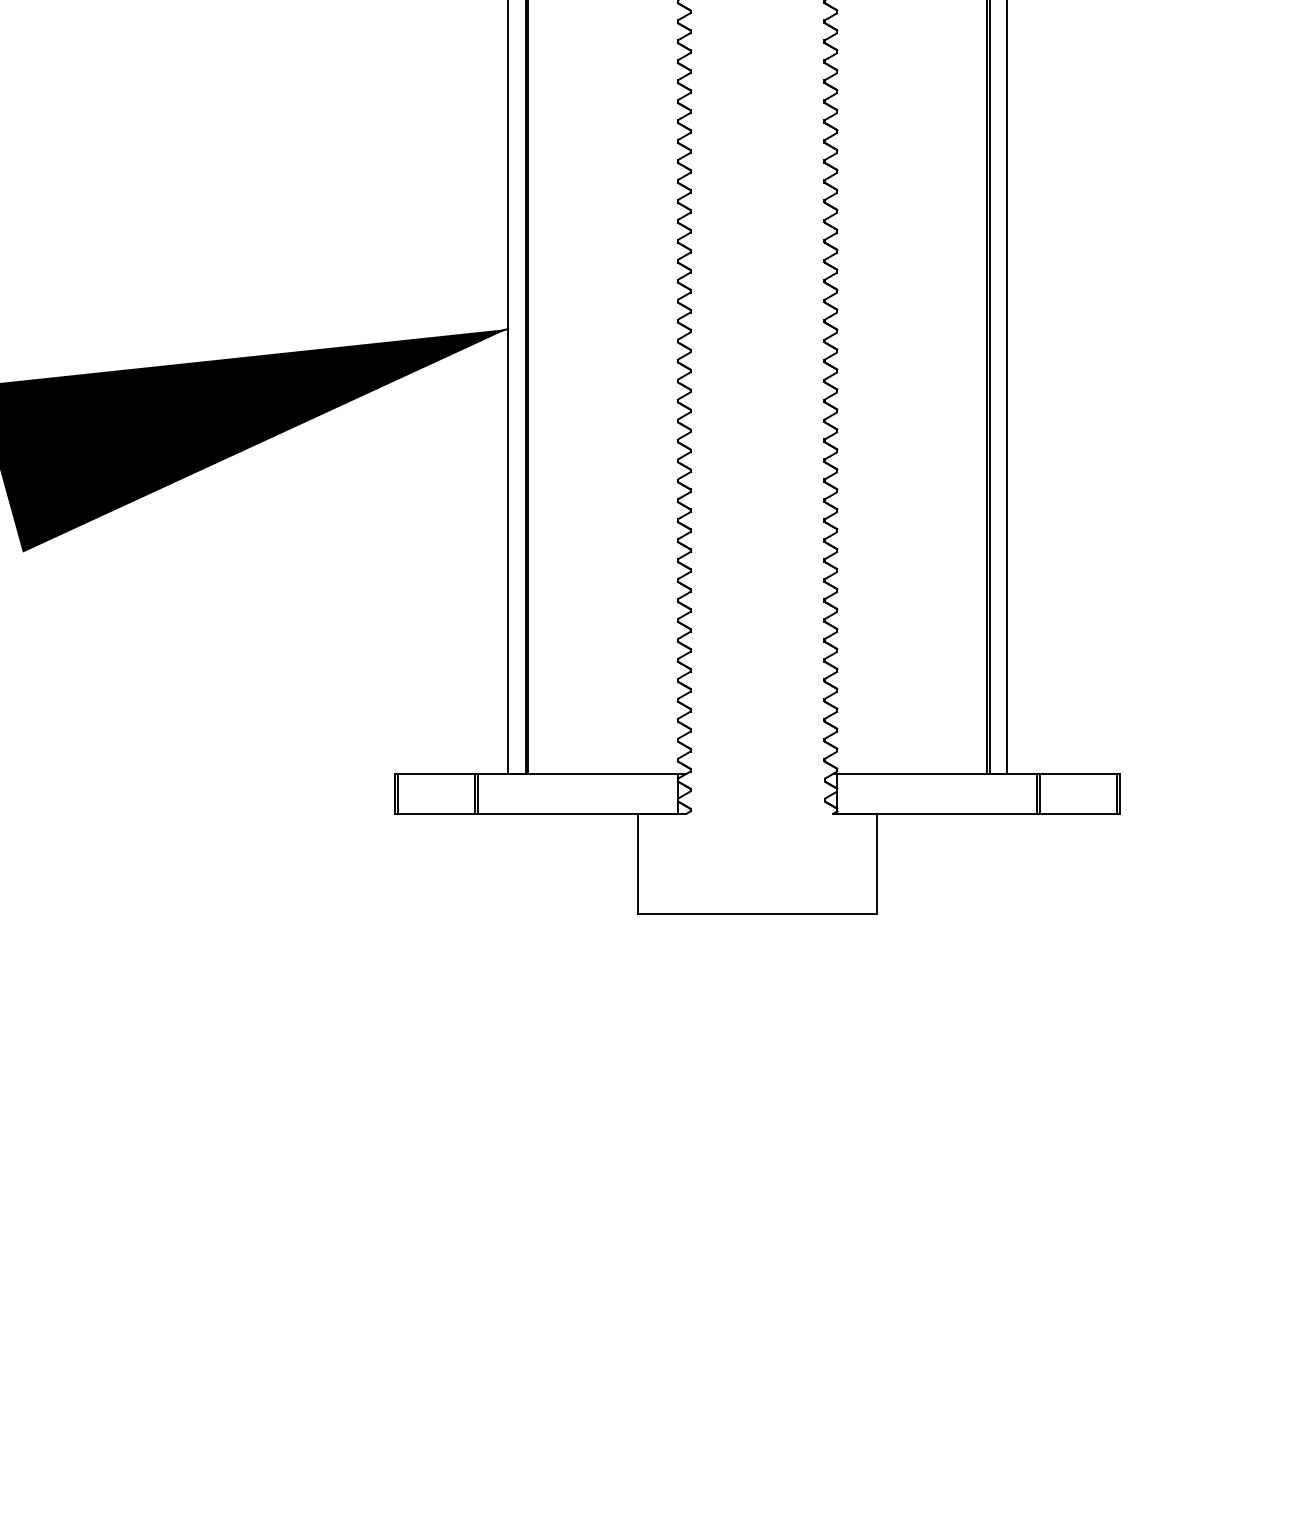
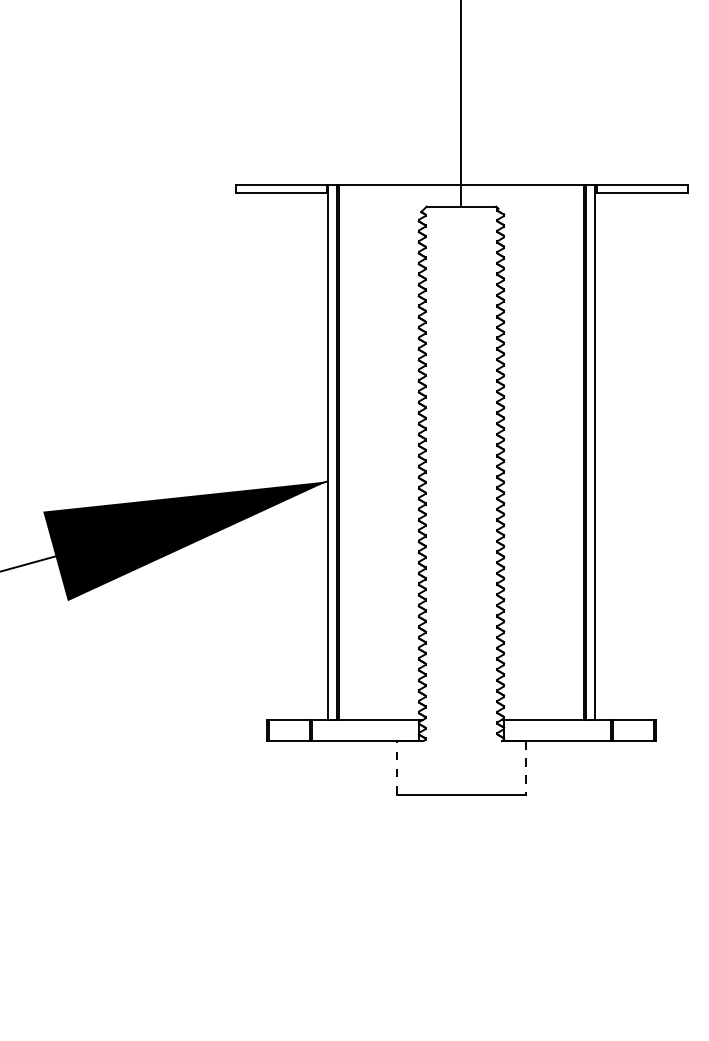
line: (638, 863) -> (397, 767), solid -> dashed
line: (877, 863) -> (525, 767), solid -> dashed

